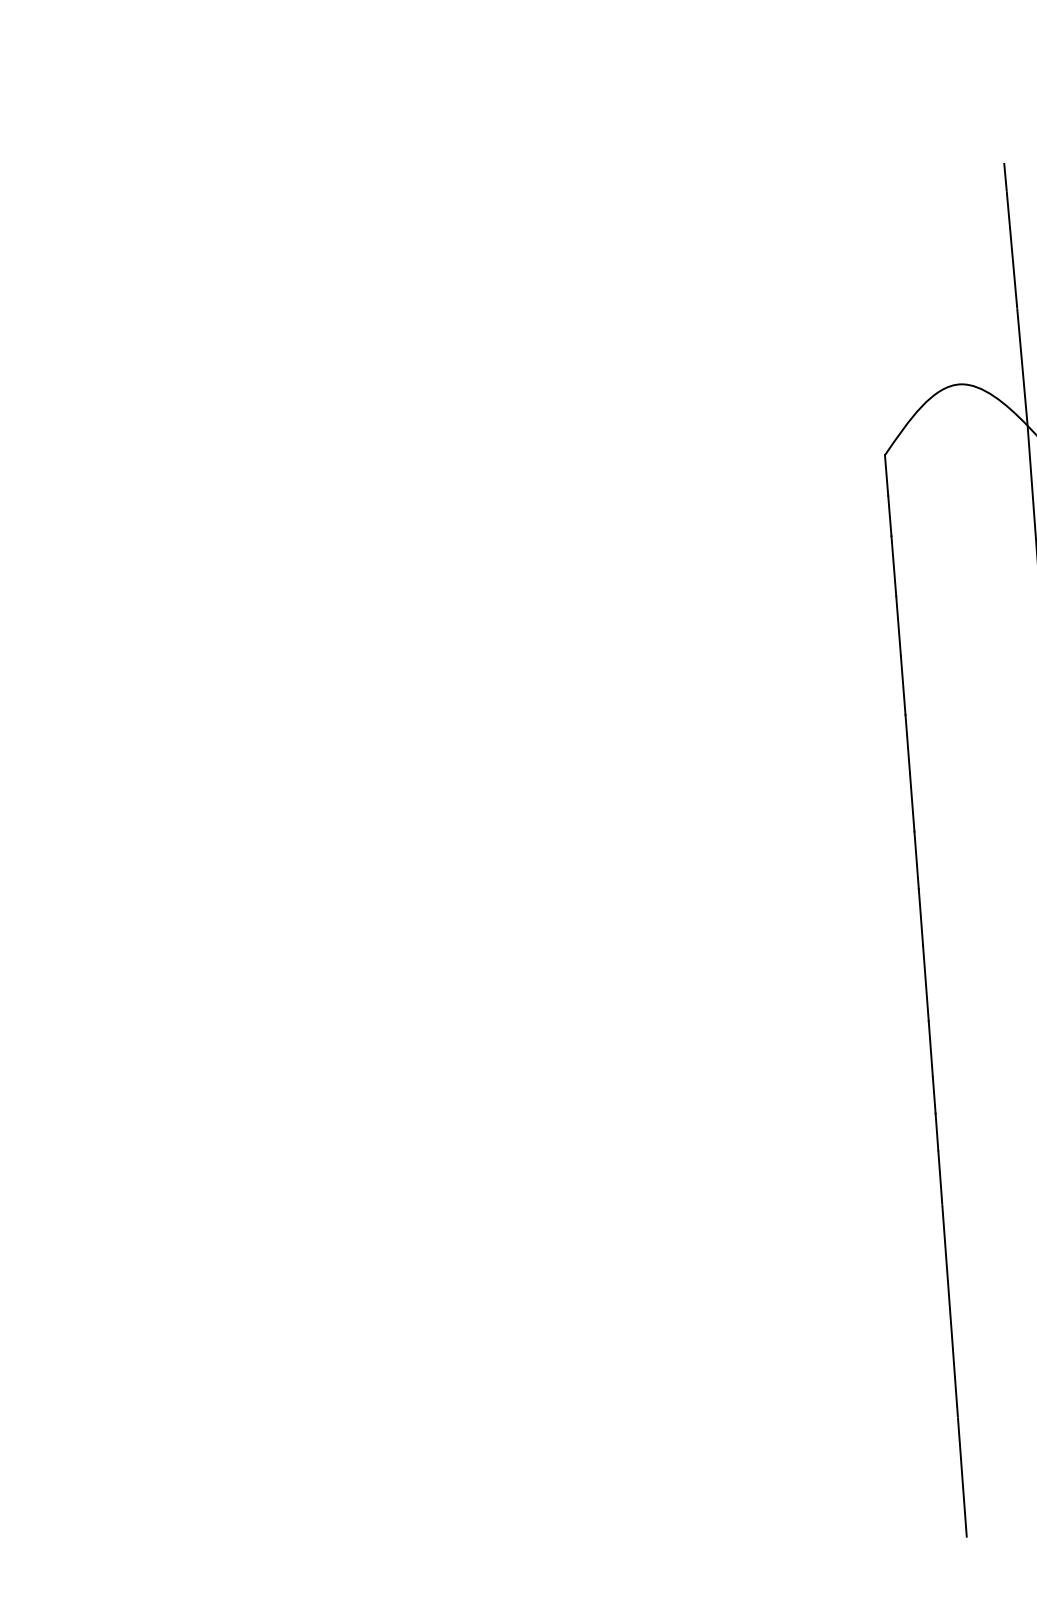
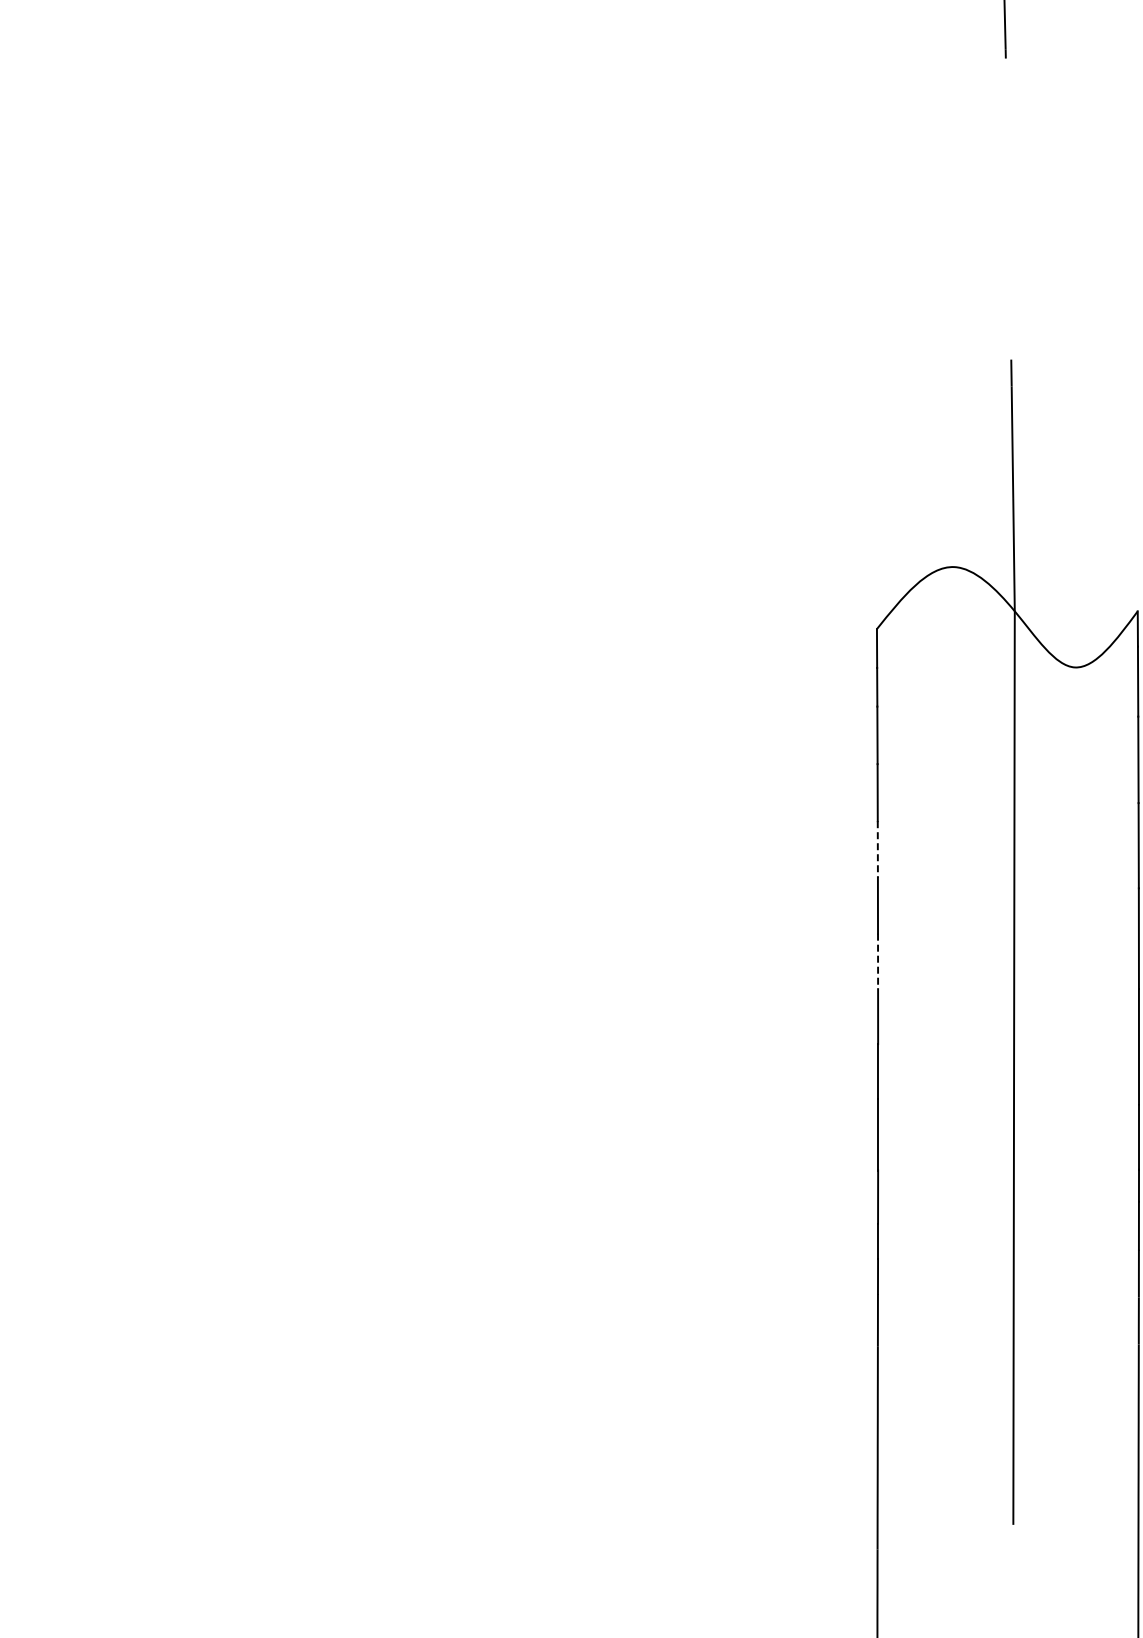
line: (902, 685) -> (877, 849), solid -> dashed
line: (912, 802) -> (878, 961), solid -> dashed

